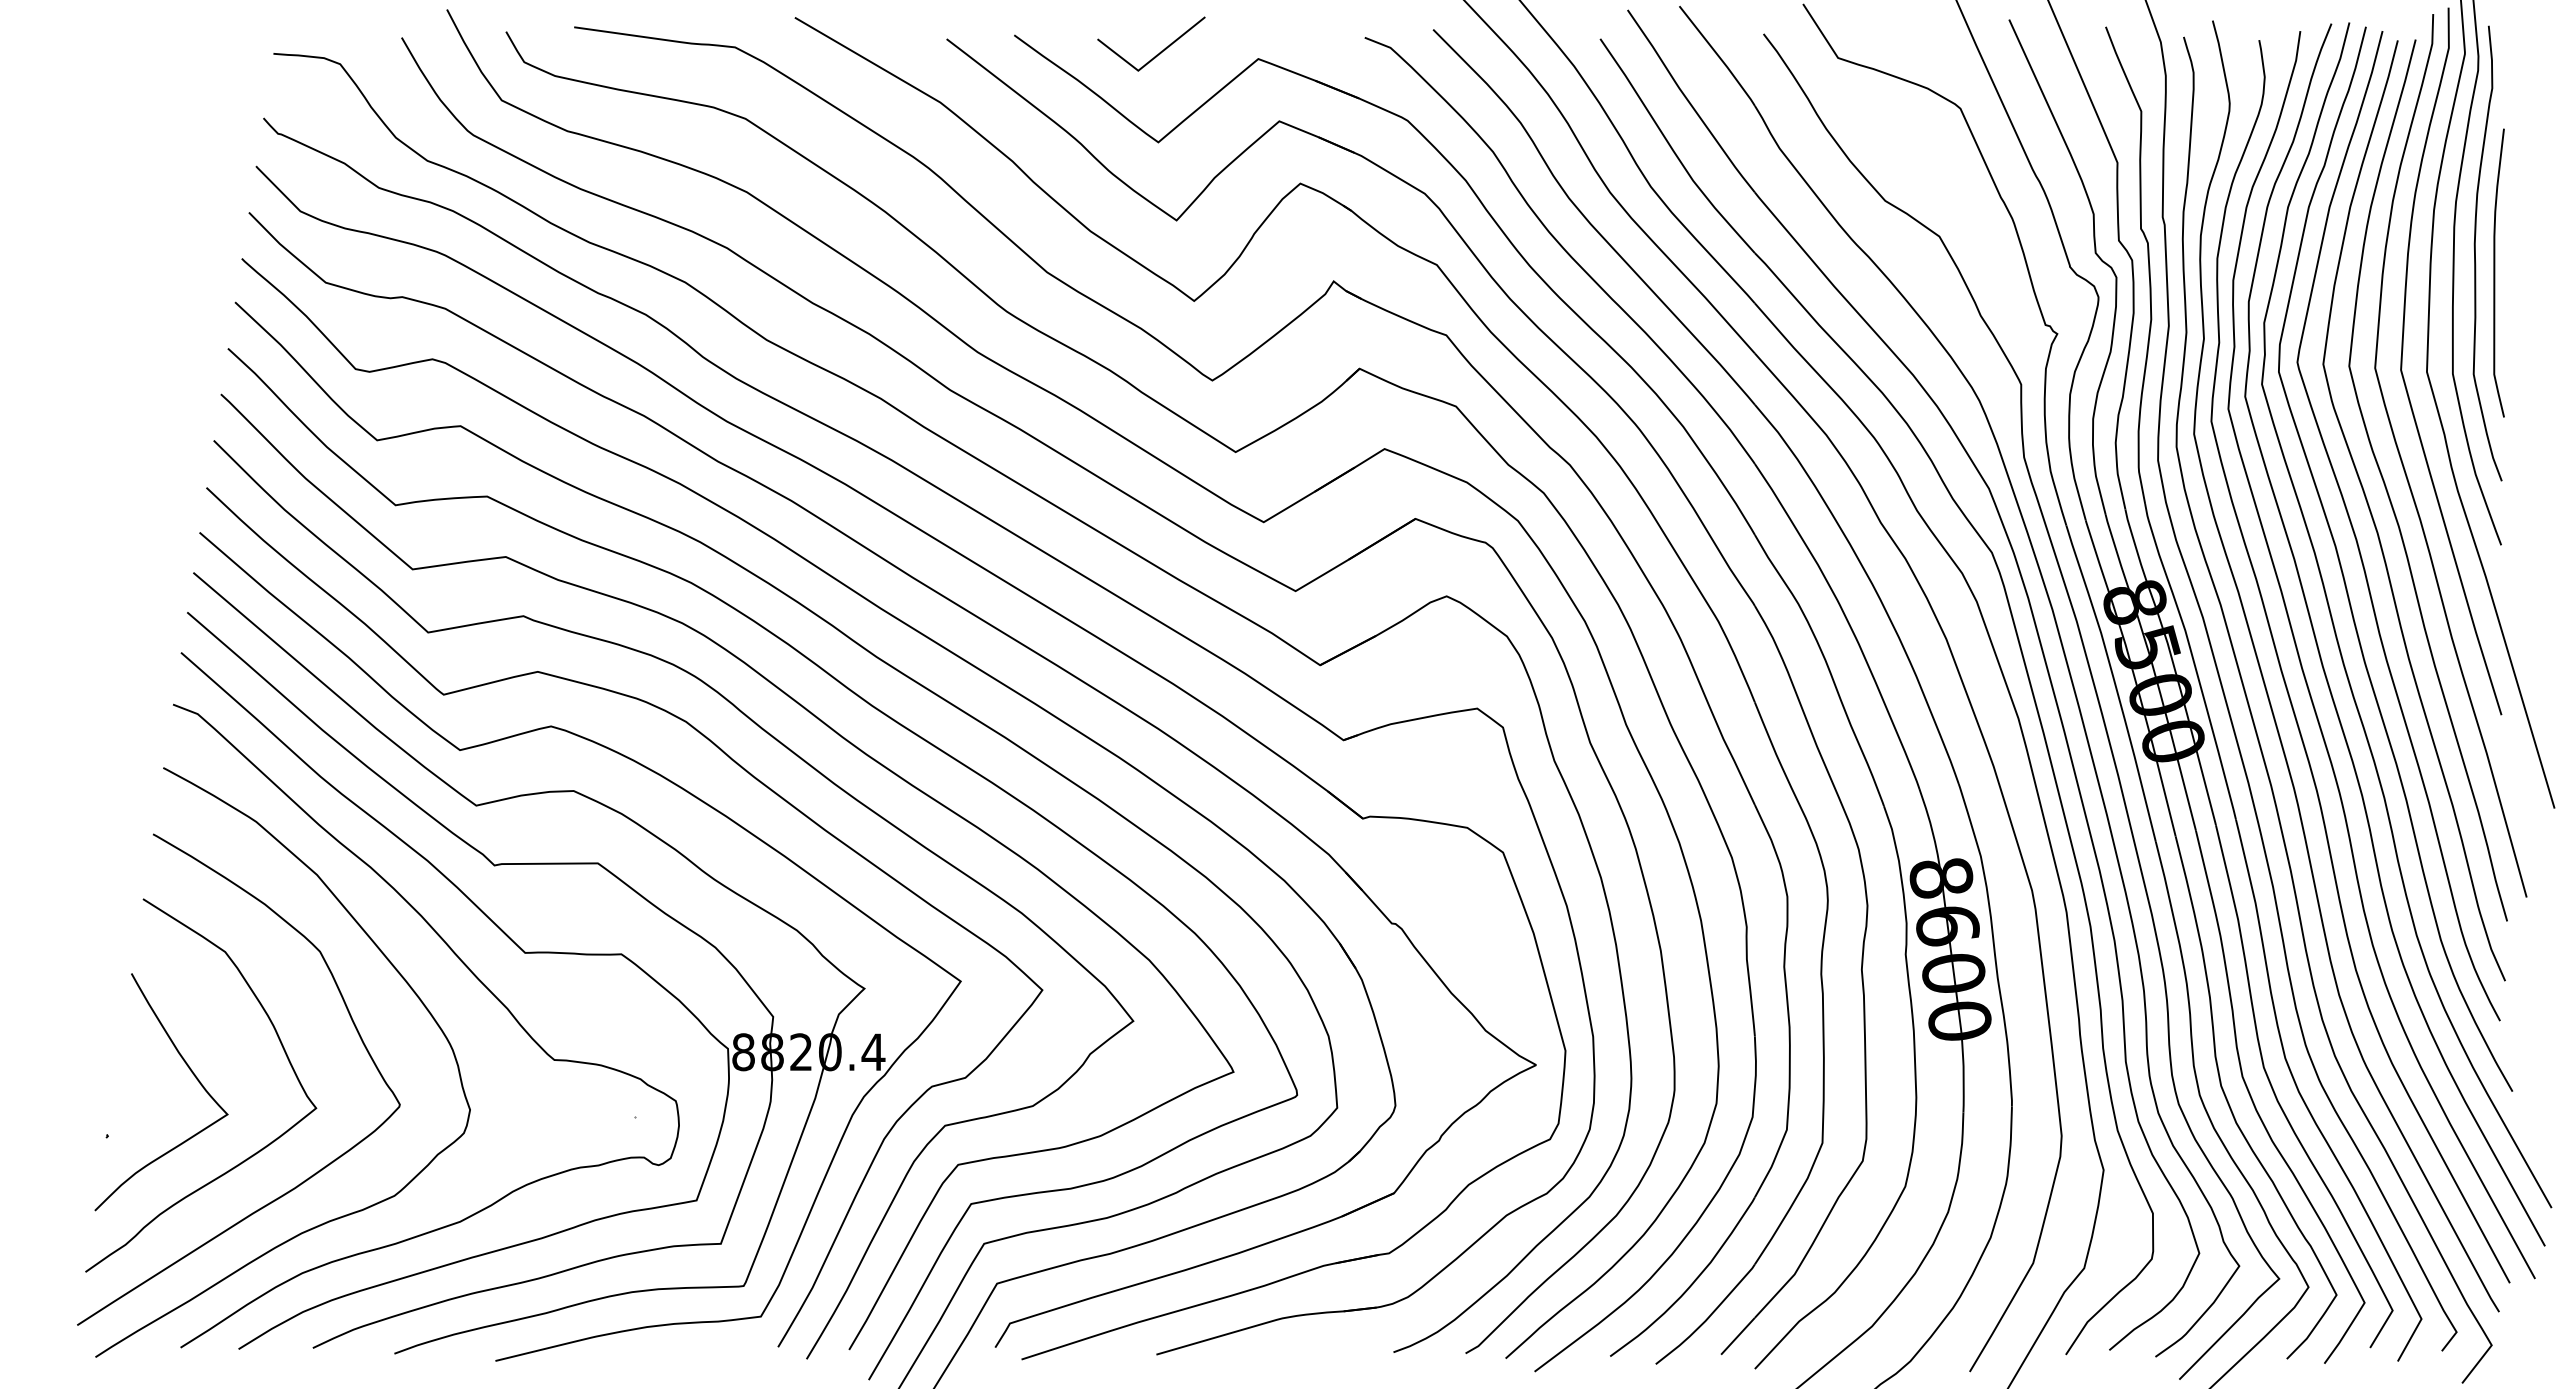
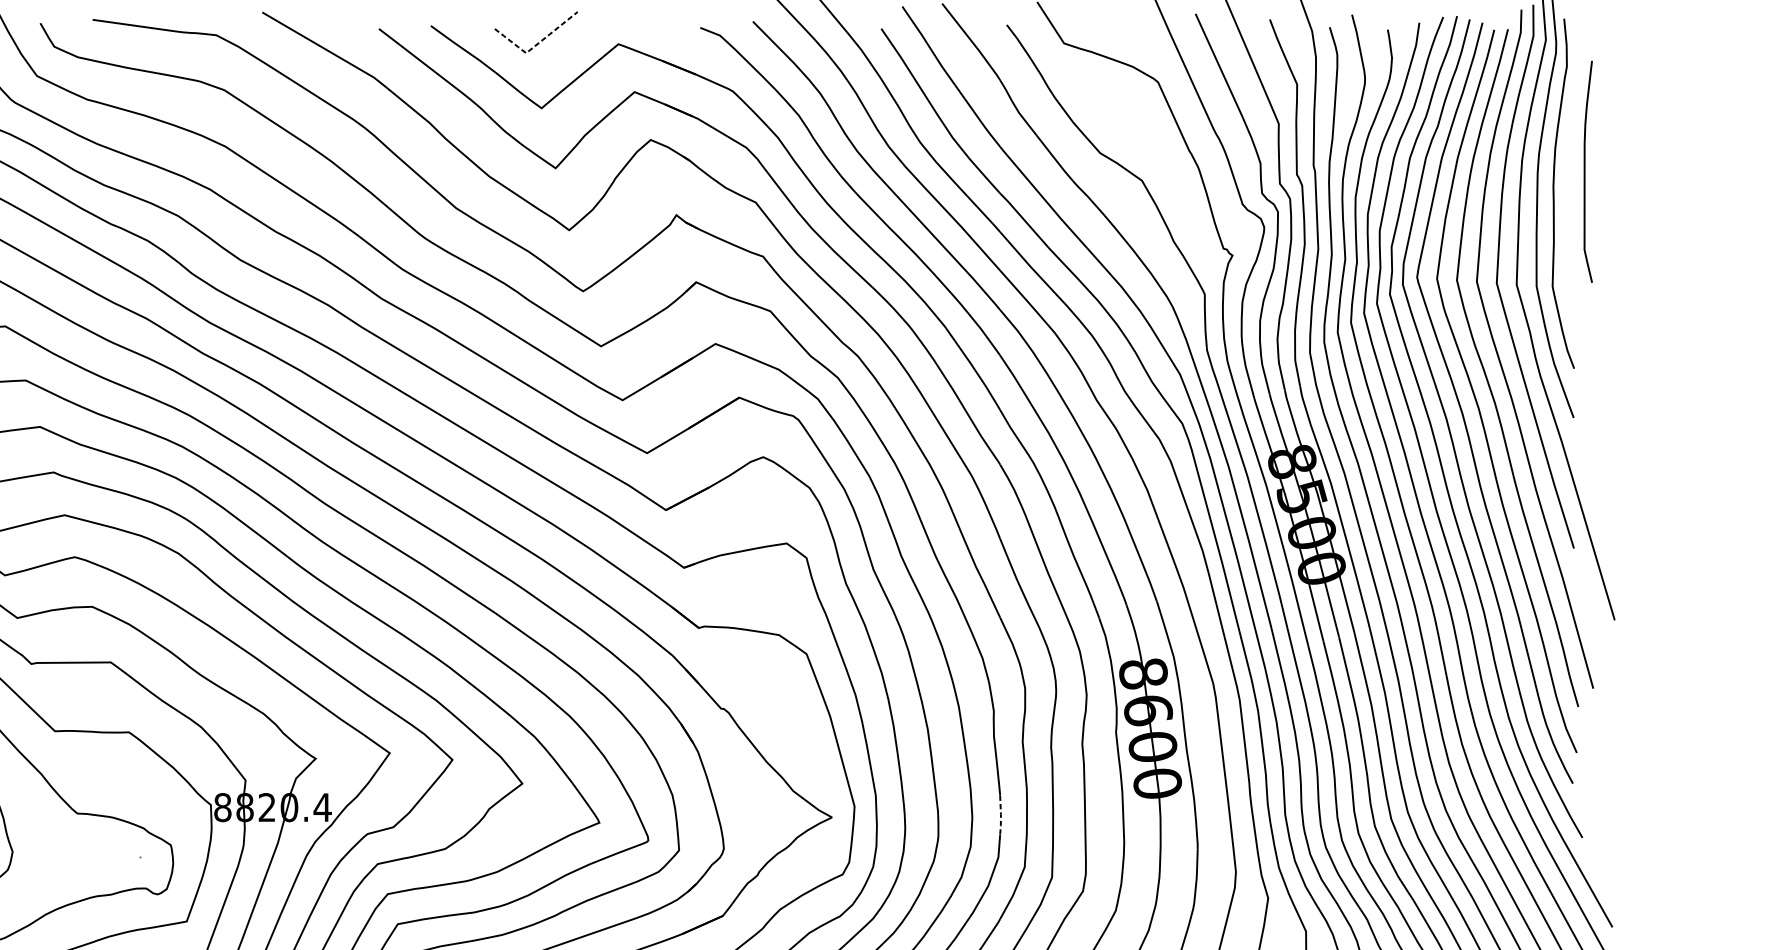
line: (1150, 60) -> (535, 45), solid -> dashed
curve: (2495, 272) -> (1585, 171), moved
line: (1755, 1063) -> (1000, 816), solid -> dashed

